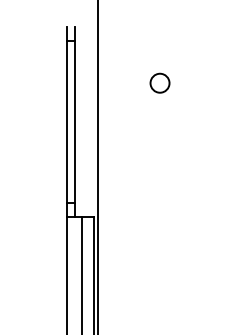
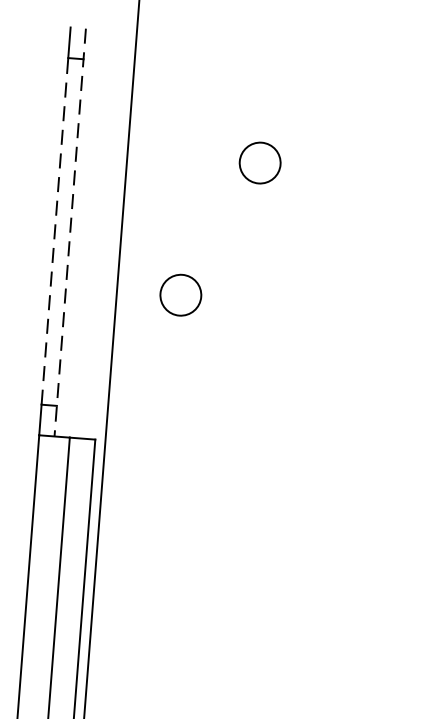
line: (67, 122) -> (54, 232), solid -> dashed
line: (74, 122) -> (69, 233), solid -> dashed
circle: (127, 146) -> (179, 293), added

